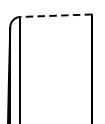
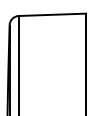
line: (56, 15) -> (52, 14), dashed -> solid

